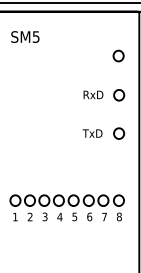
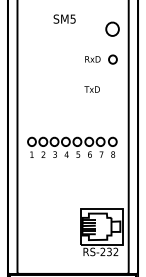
text: (25, 36) -> (64, 18), moved
part: (118, 55) -> (112, 28), size x1.6
part: (118, 133) -> (112, 89), removed

